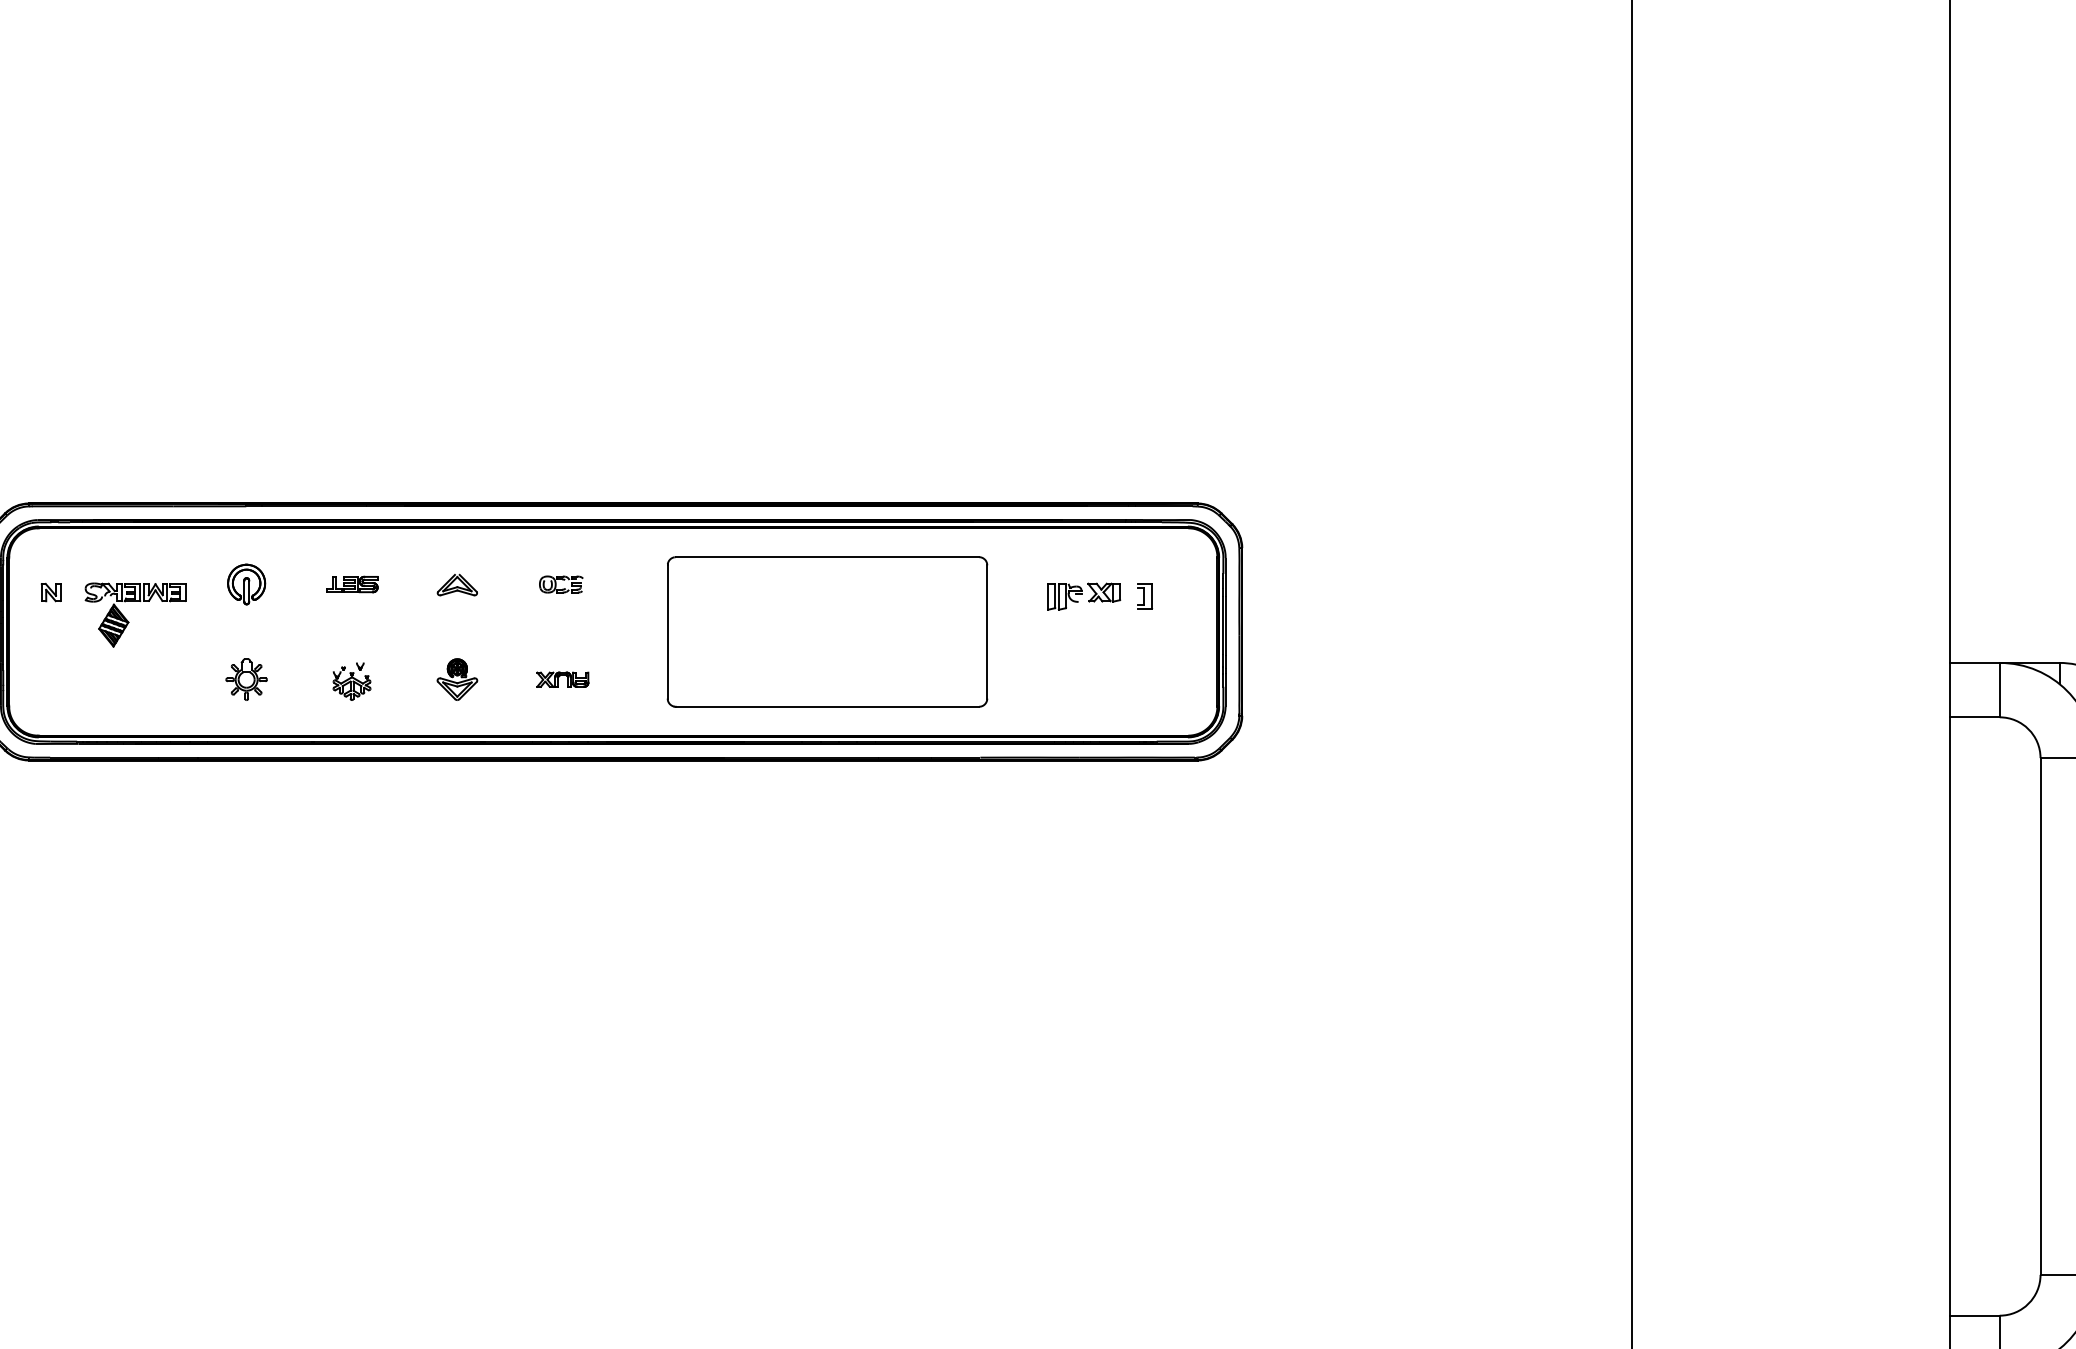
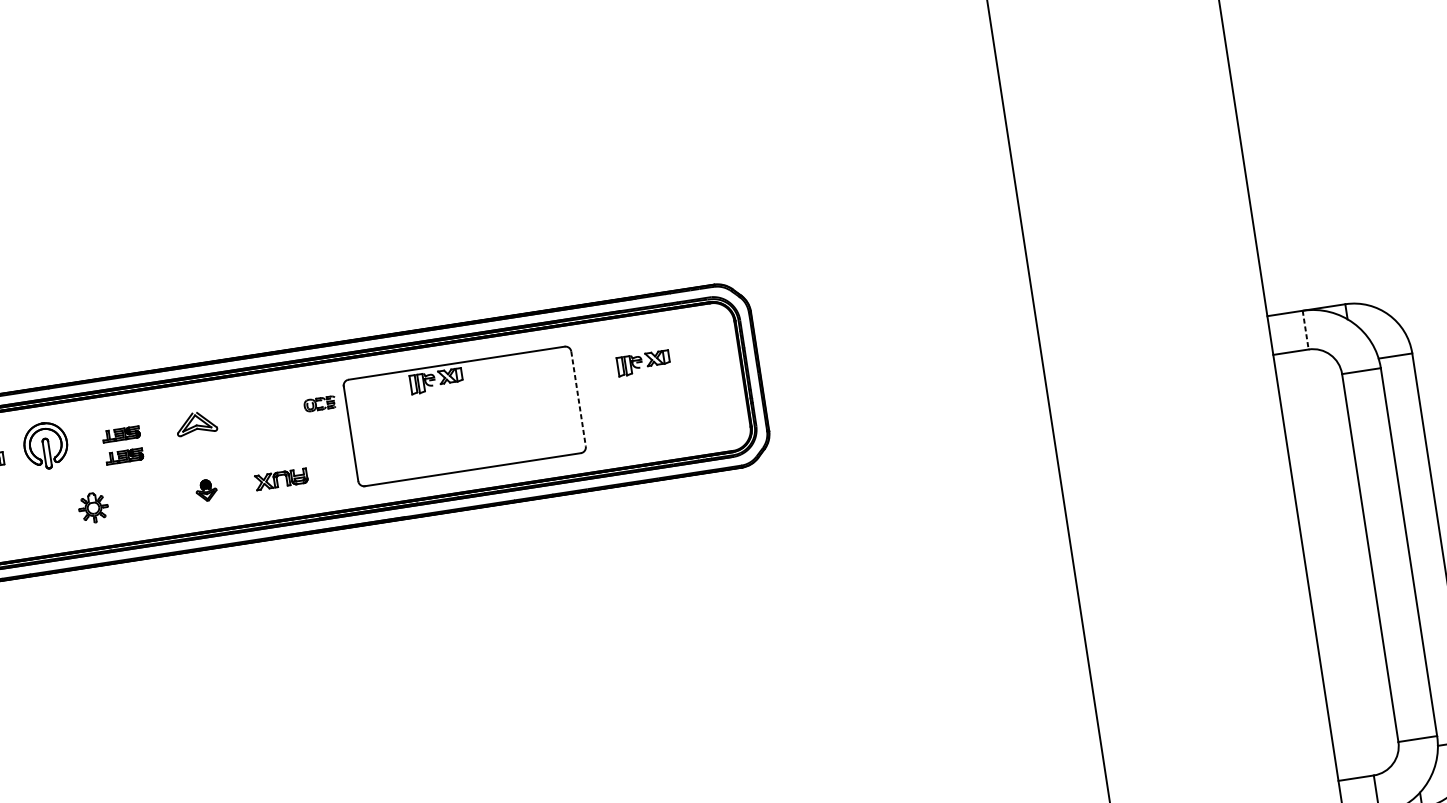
part: (796, 577) -> (436, 381), added
part: (246, 584) -> (46, 445), size x1.6
part: (456, 584) -> (195, 423), size x1.4
part: (561, 584) -> (320, 403), moved
part: (1145, 596) -> (687, 356), removed
part: (352, 615) -> (124, 456), added
line: (987, 632) -> (578, 399), solid -> dashed
part: (246, 679) -> (93, 507), moved
part: (457, 679) -> (206, 490), size x0.7
part: (562, 679) -> (281, 479), size x1.4
part: (351, 681) -> (131, 503), removed
line: (1999, 690) -> (1305, 330), solid -> dashed

